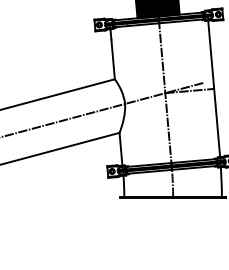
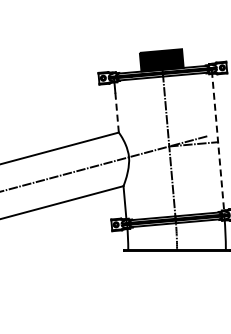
line: (113, 59) -> (117, 112), solid -> dashed
line: (214, 89) -> (218, 142), solid -> dashed

